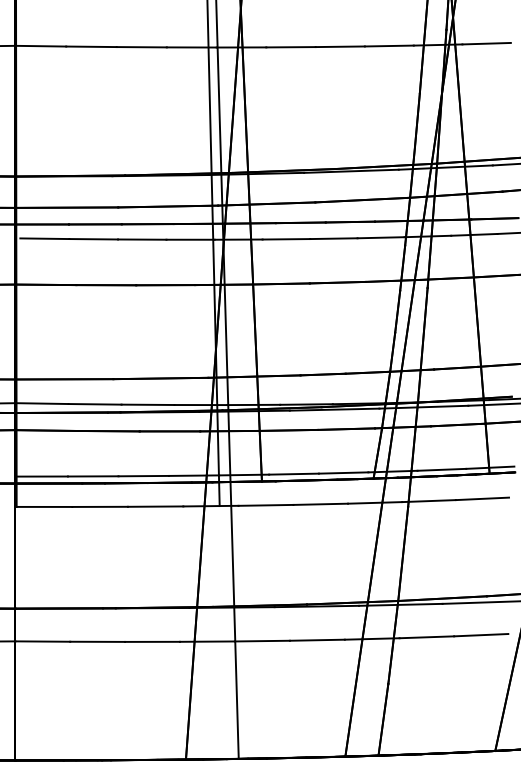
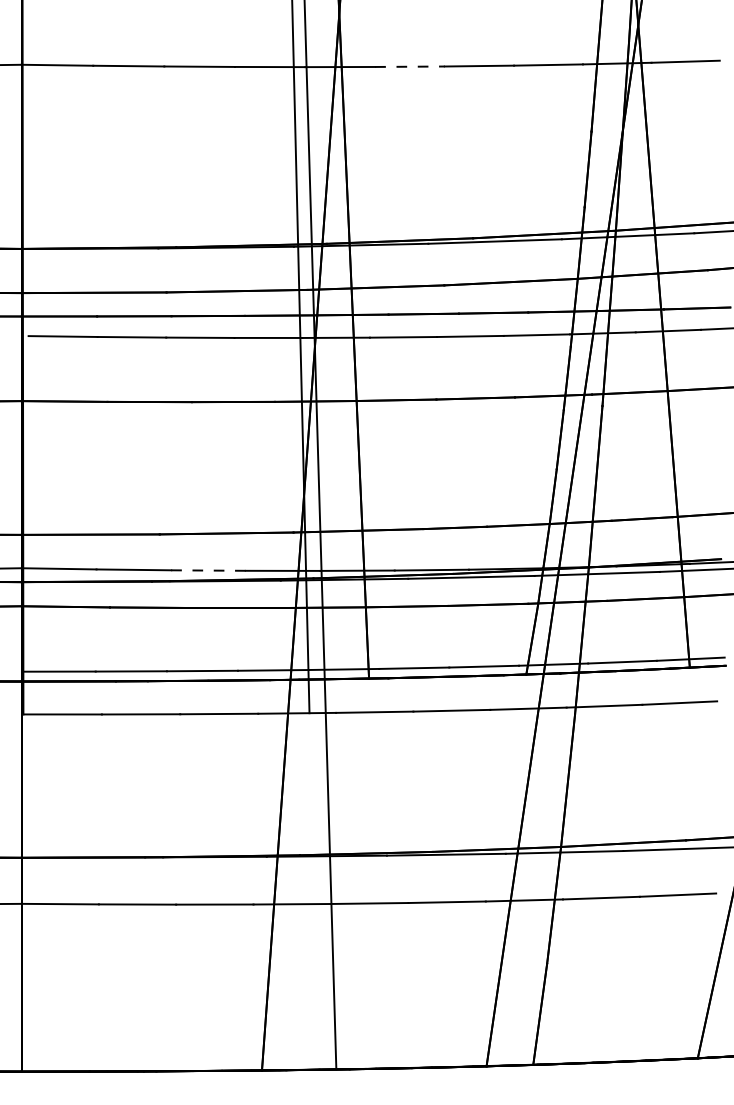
line: (291, 47) -> (410, 67), solid -> dashed
line: (148, 404) -> (209, 570), solid -> dashed

